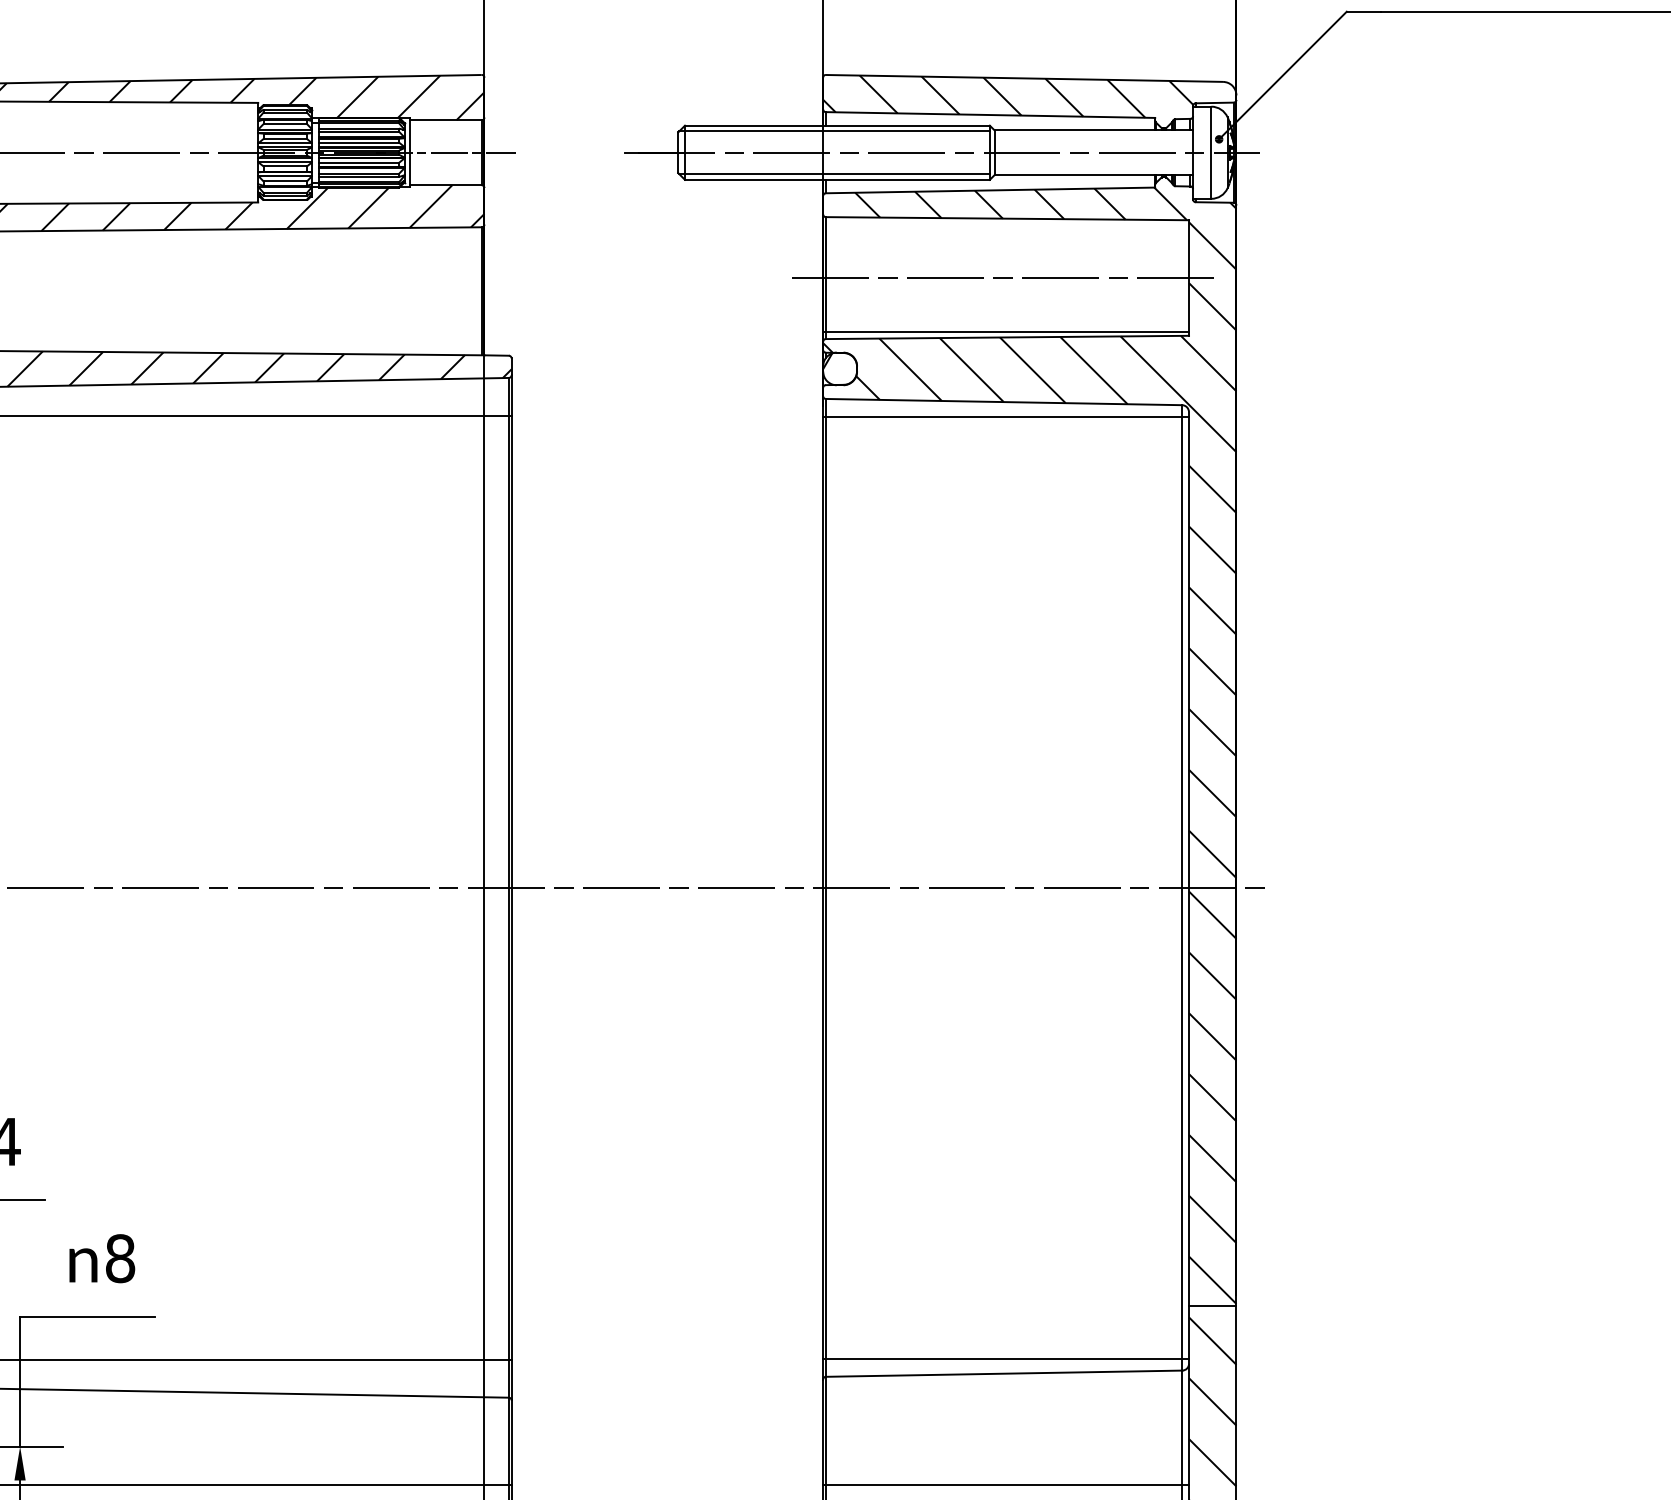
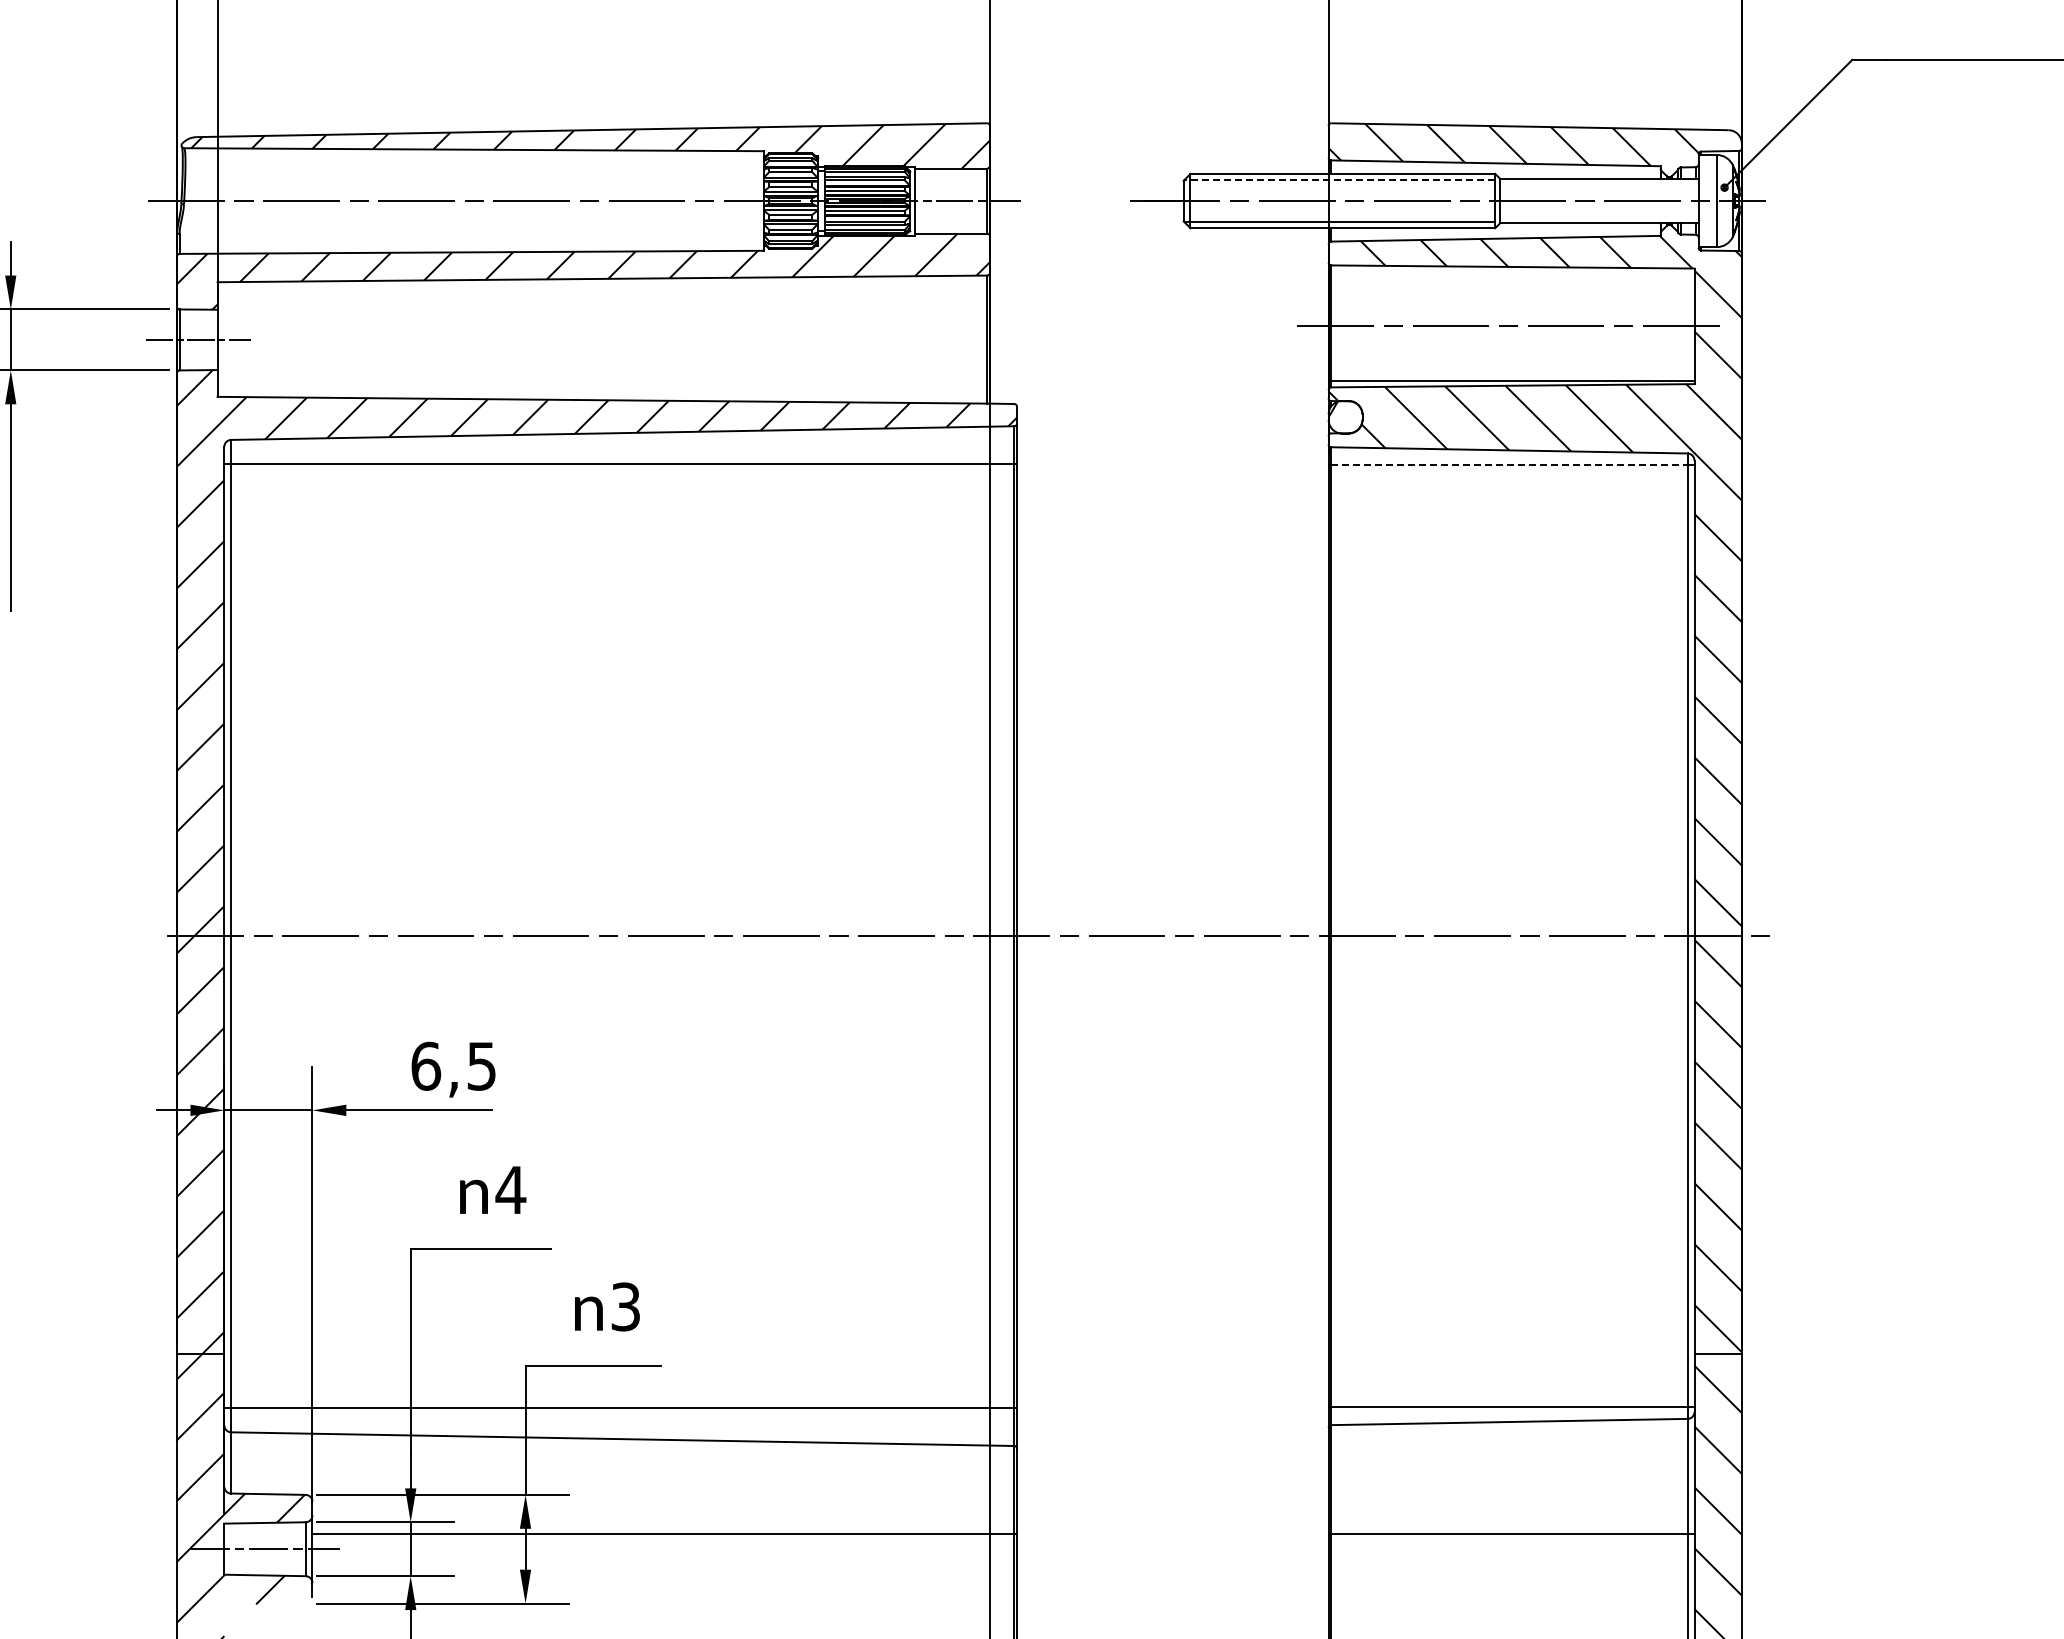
line: (834, 131) -> (1339, 179), solid -> dashed
line: (1005, 417) -> (1510, 465), solid -> dashed
text: (120, 1258) -> (625, 1306), 8 -> 3

